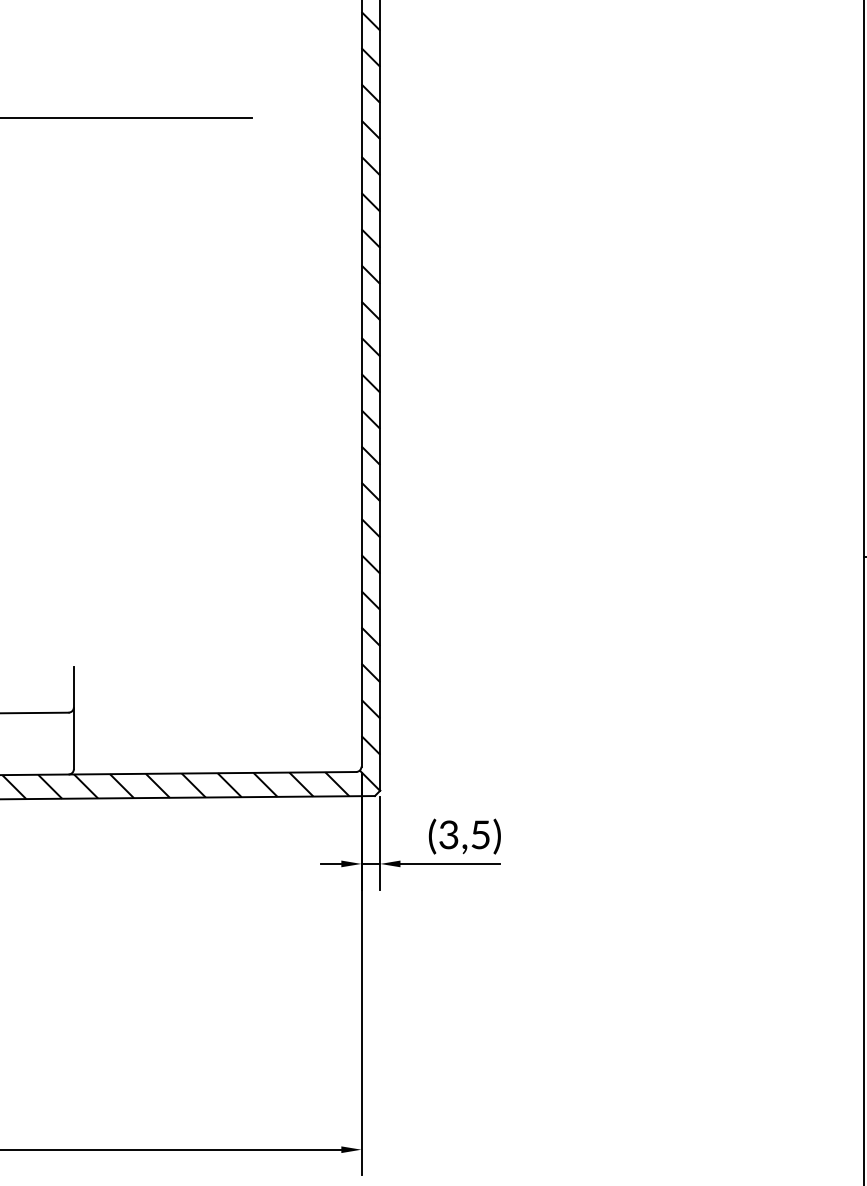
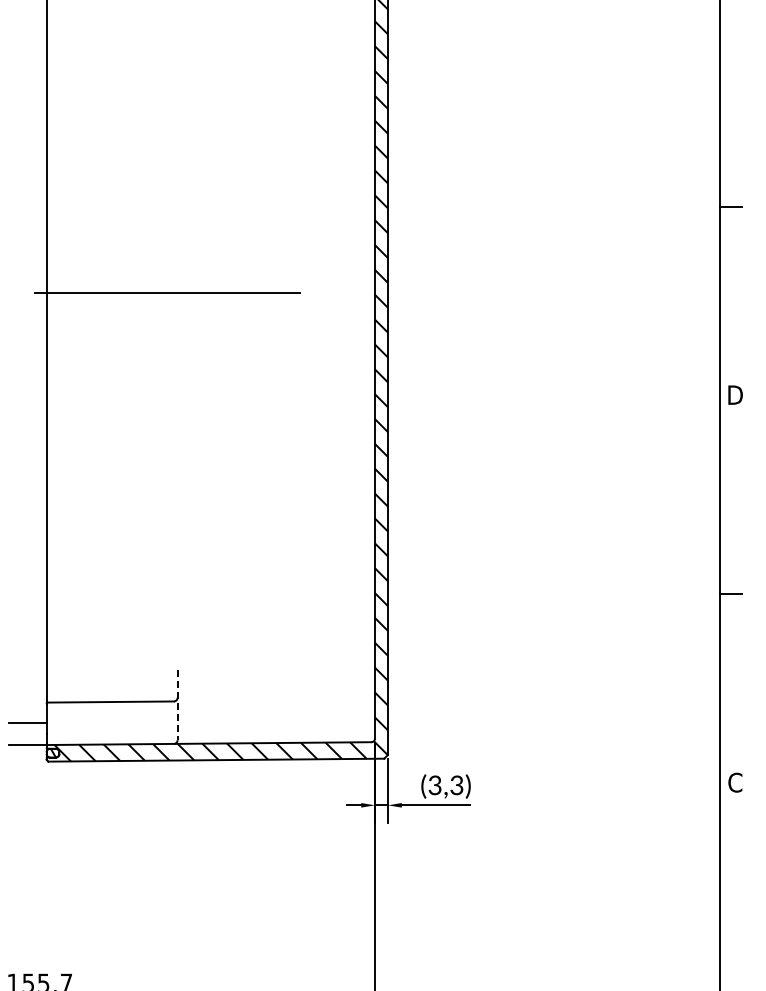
line: (73, 718) -> (177, 705), solid -> dashed
text: (480, 835) -> (456, 785), (3,5) -> (3,3)

